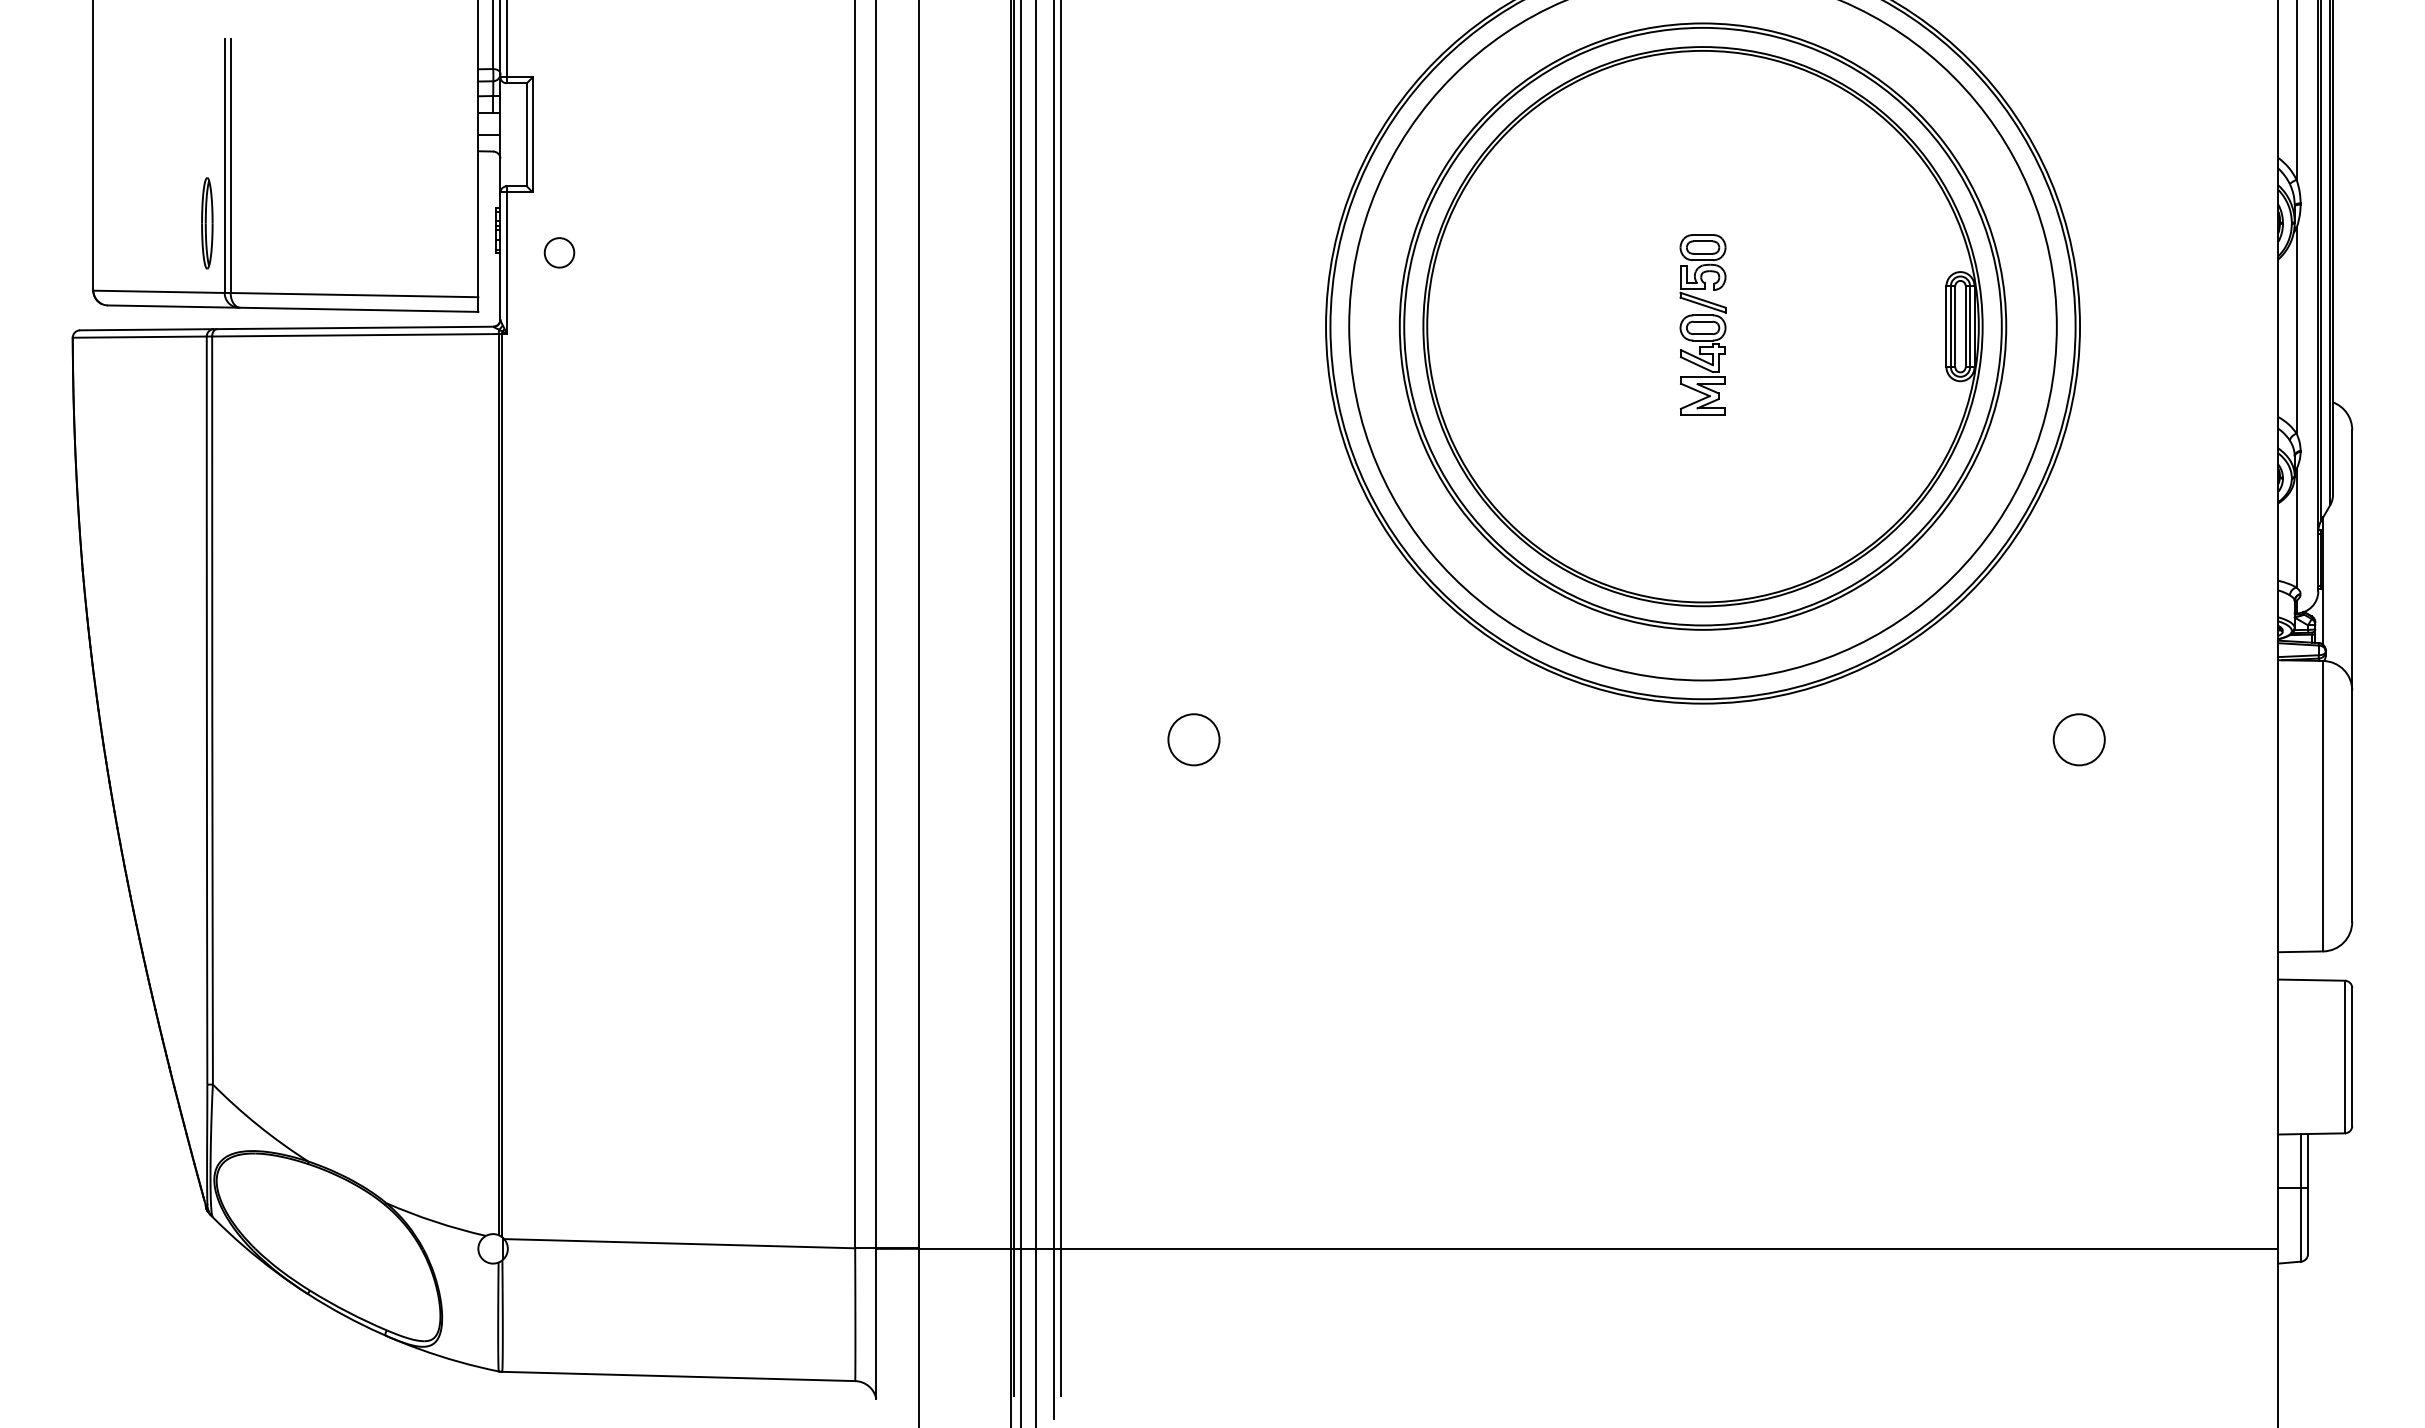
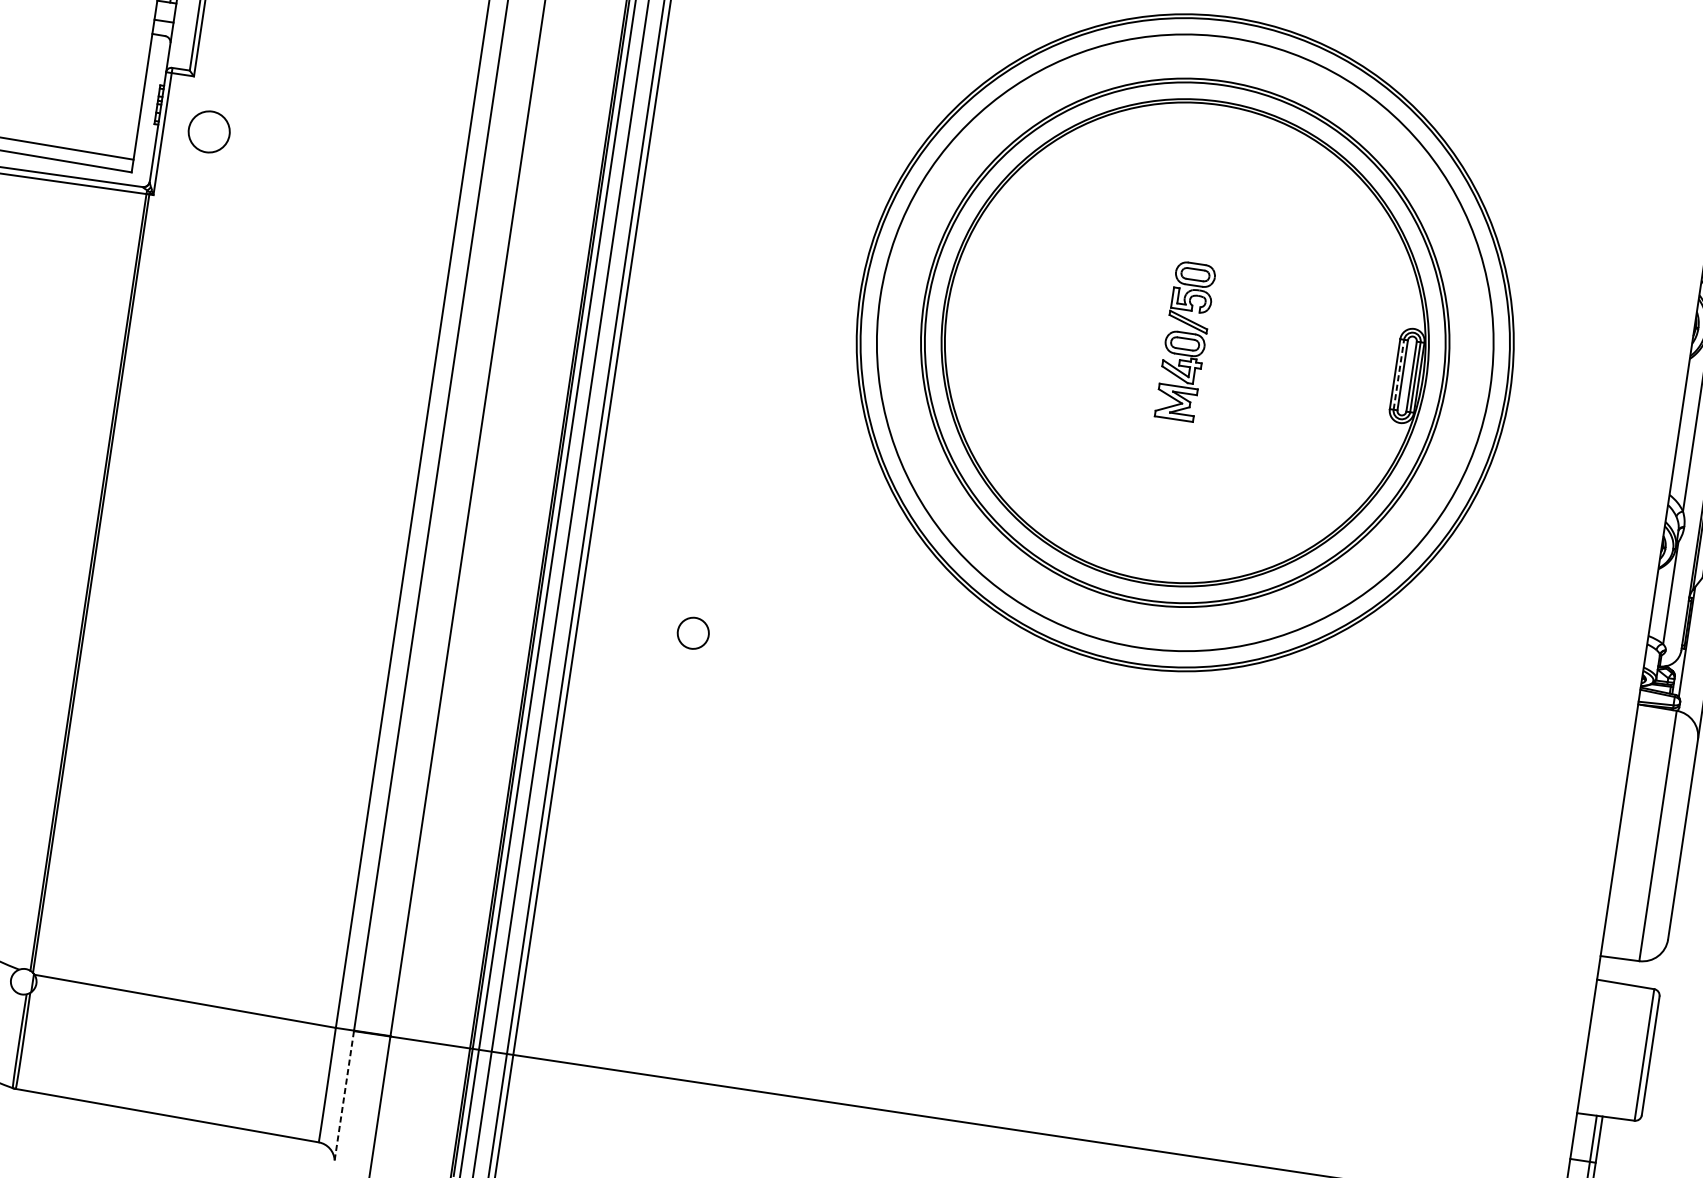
circle: (559, 252) -> (209, 131), size x1.6
line: (1950, 326) -> (1398, 374), solid -> dashed
circle: (1193, 739) -> (692, 632), size x0.7
circle: (2078, 739) -> (1455, 746), removed
line: (876, 1323) -> (344, 1095), solid -> dashed

